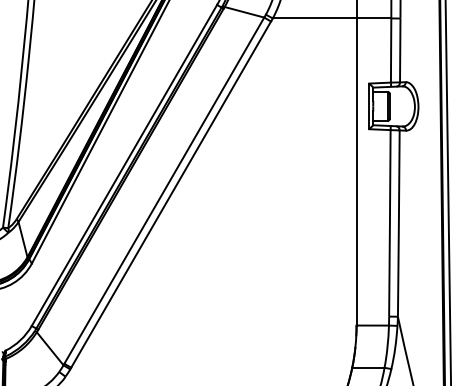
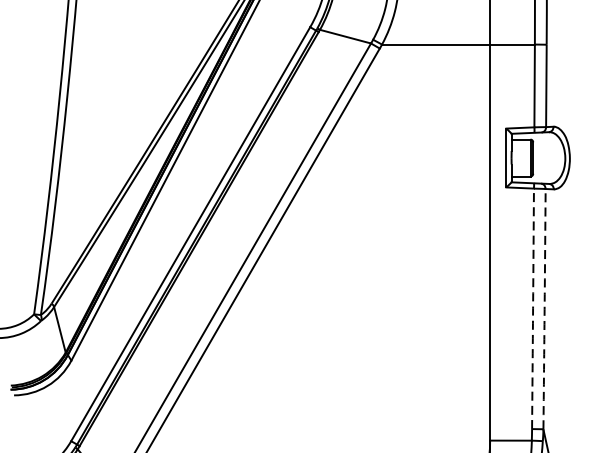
arc: (389, 223) -> (532, 309), solid -> dashed
arc: (398, 223) -> (544, 309), solid -> dashed

